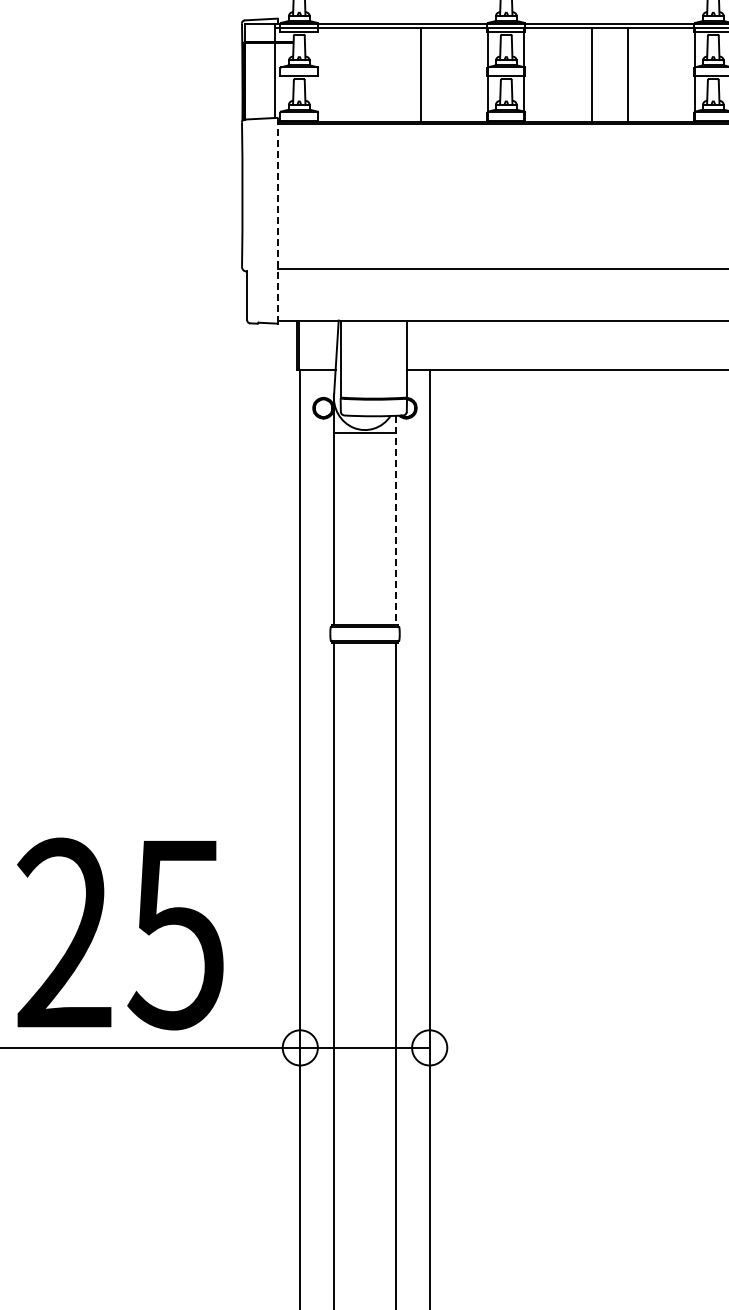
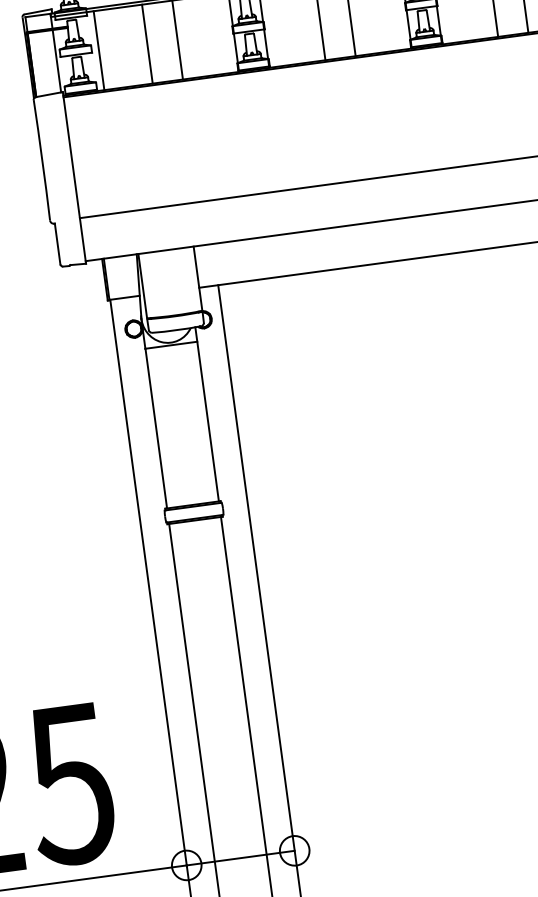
line: (326, 74) -> (98, 50), added
line: (384, 74) -> (147, 43), added
line: (277, 220) -> (74, 177), dashed -> solid
line: (396, 520) -> (207, 414), dashed -> solid

